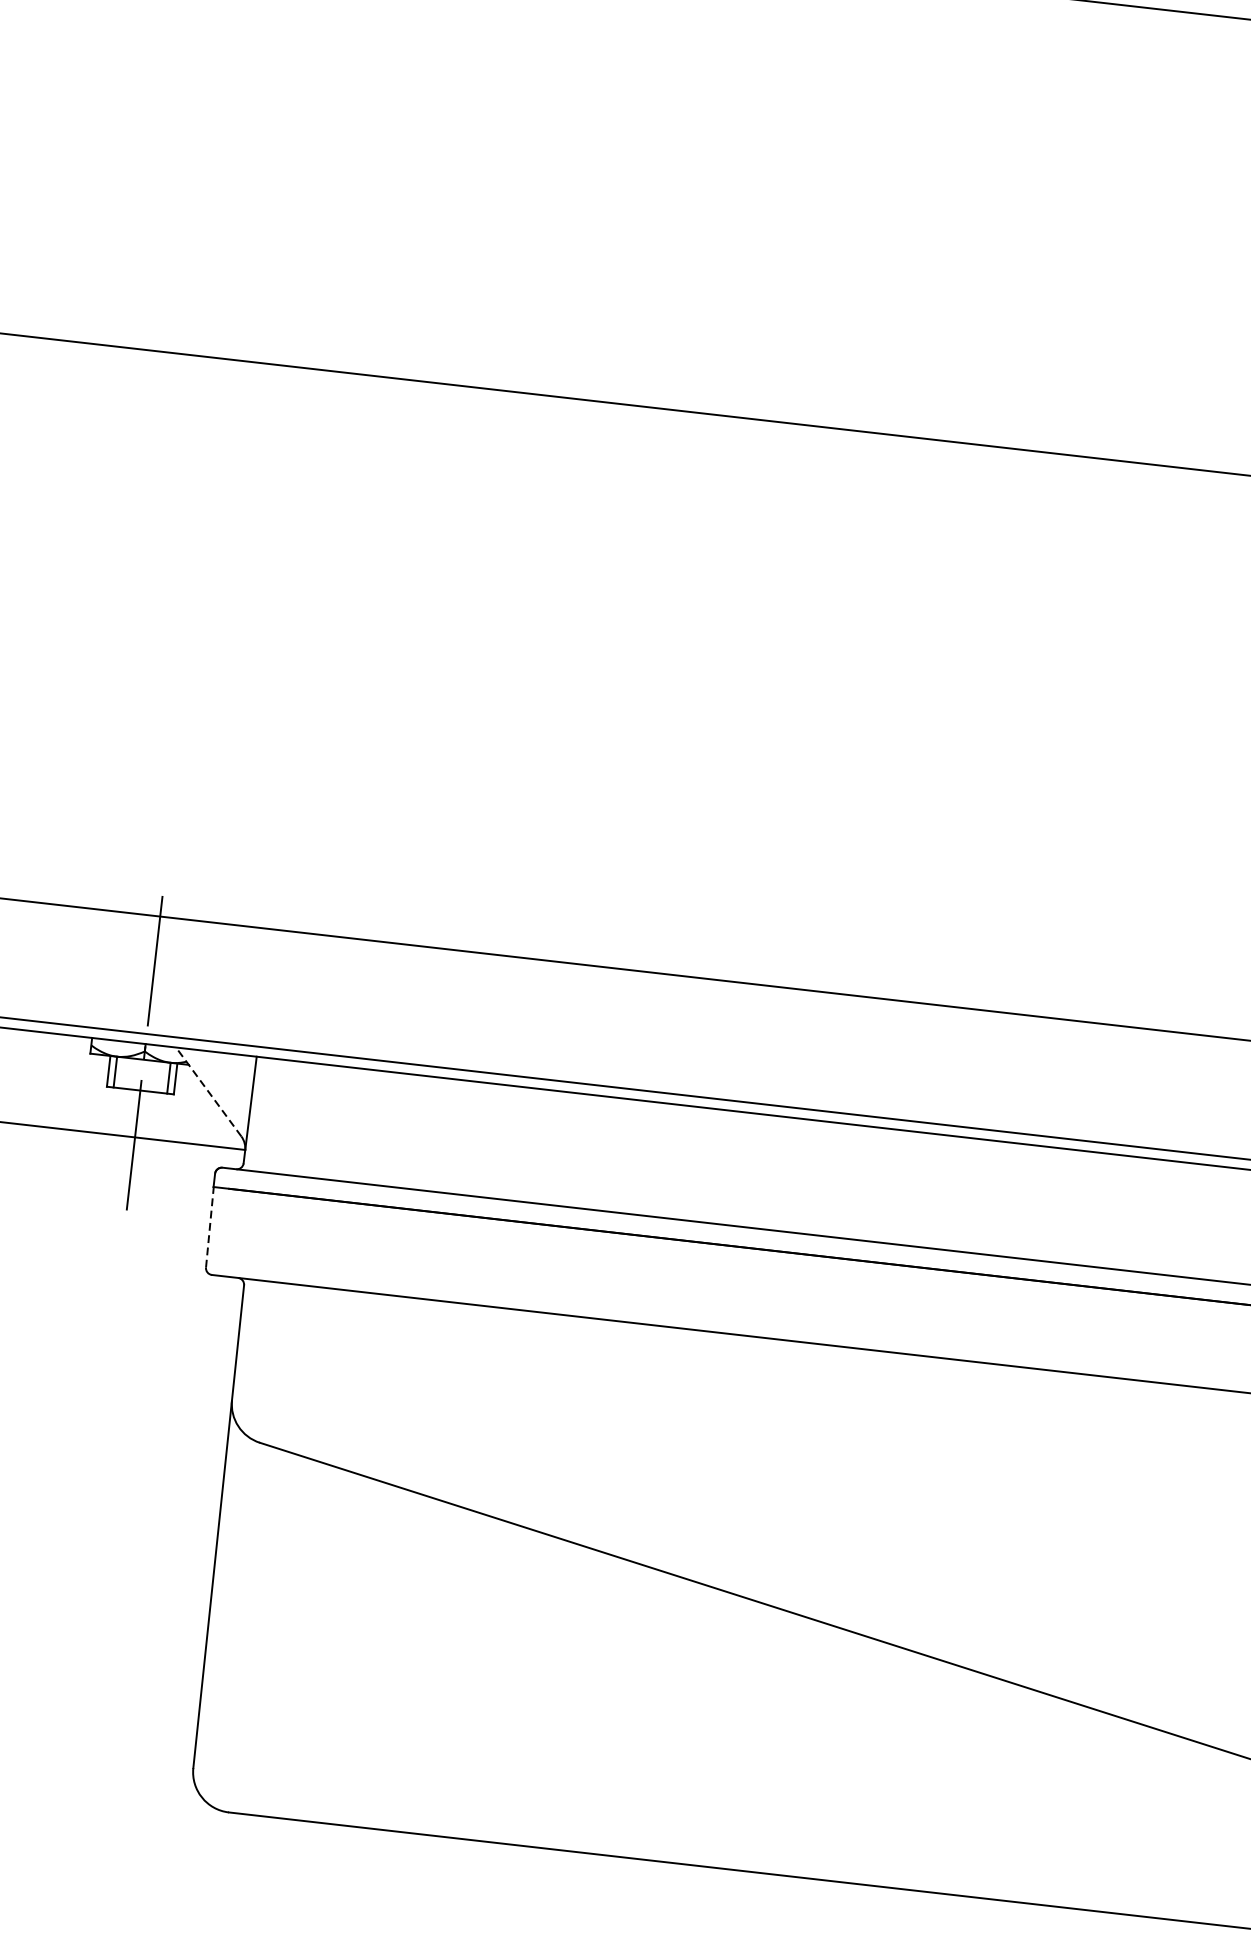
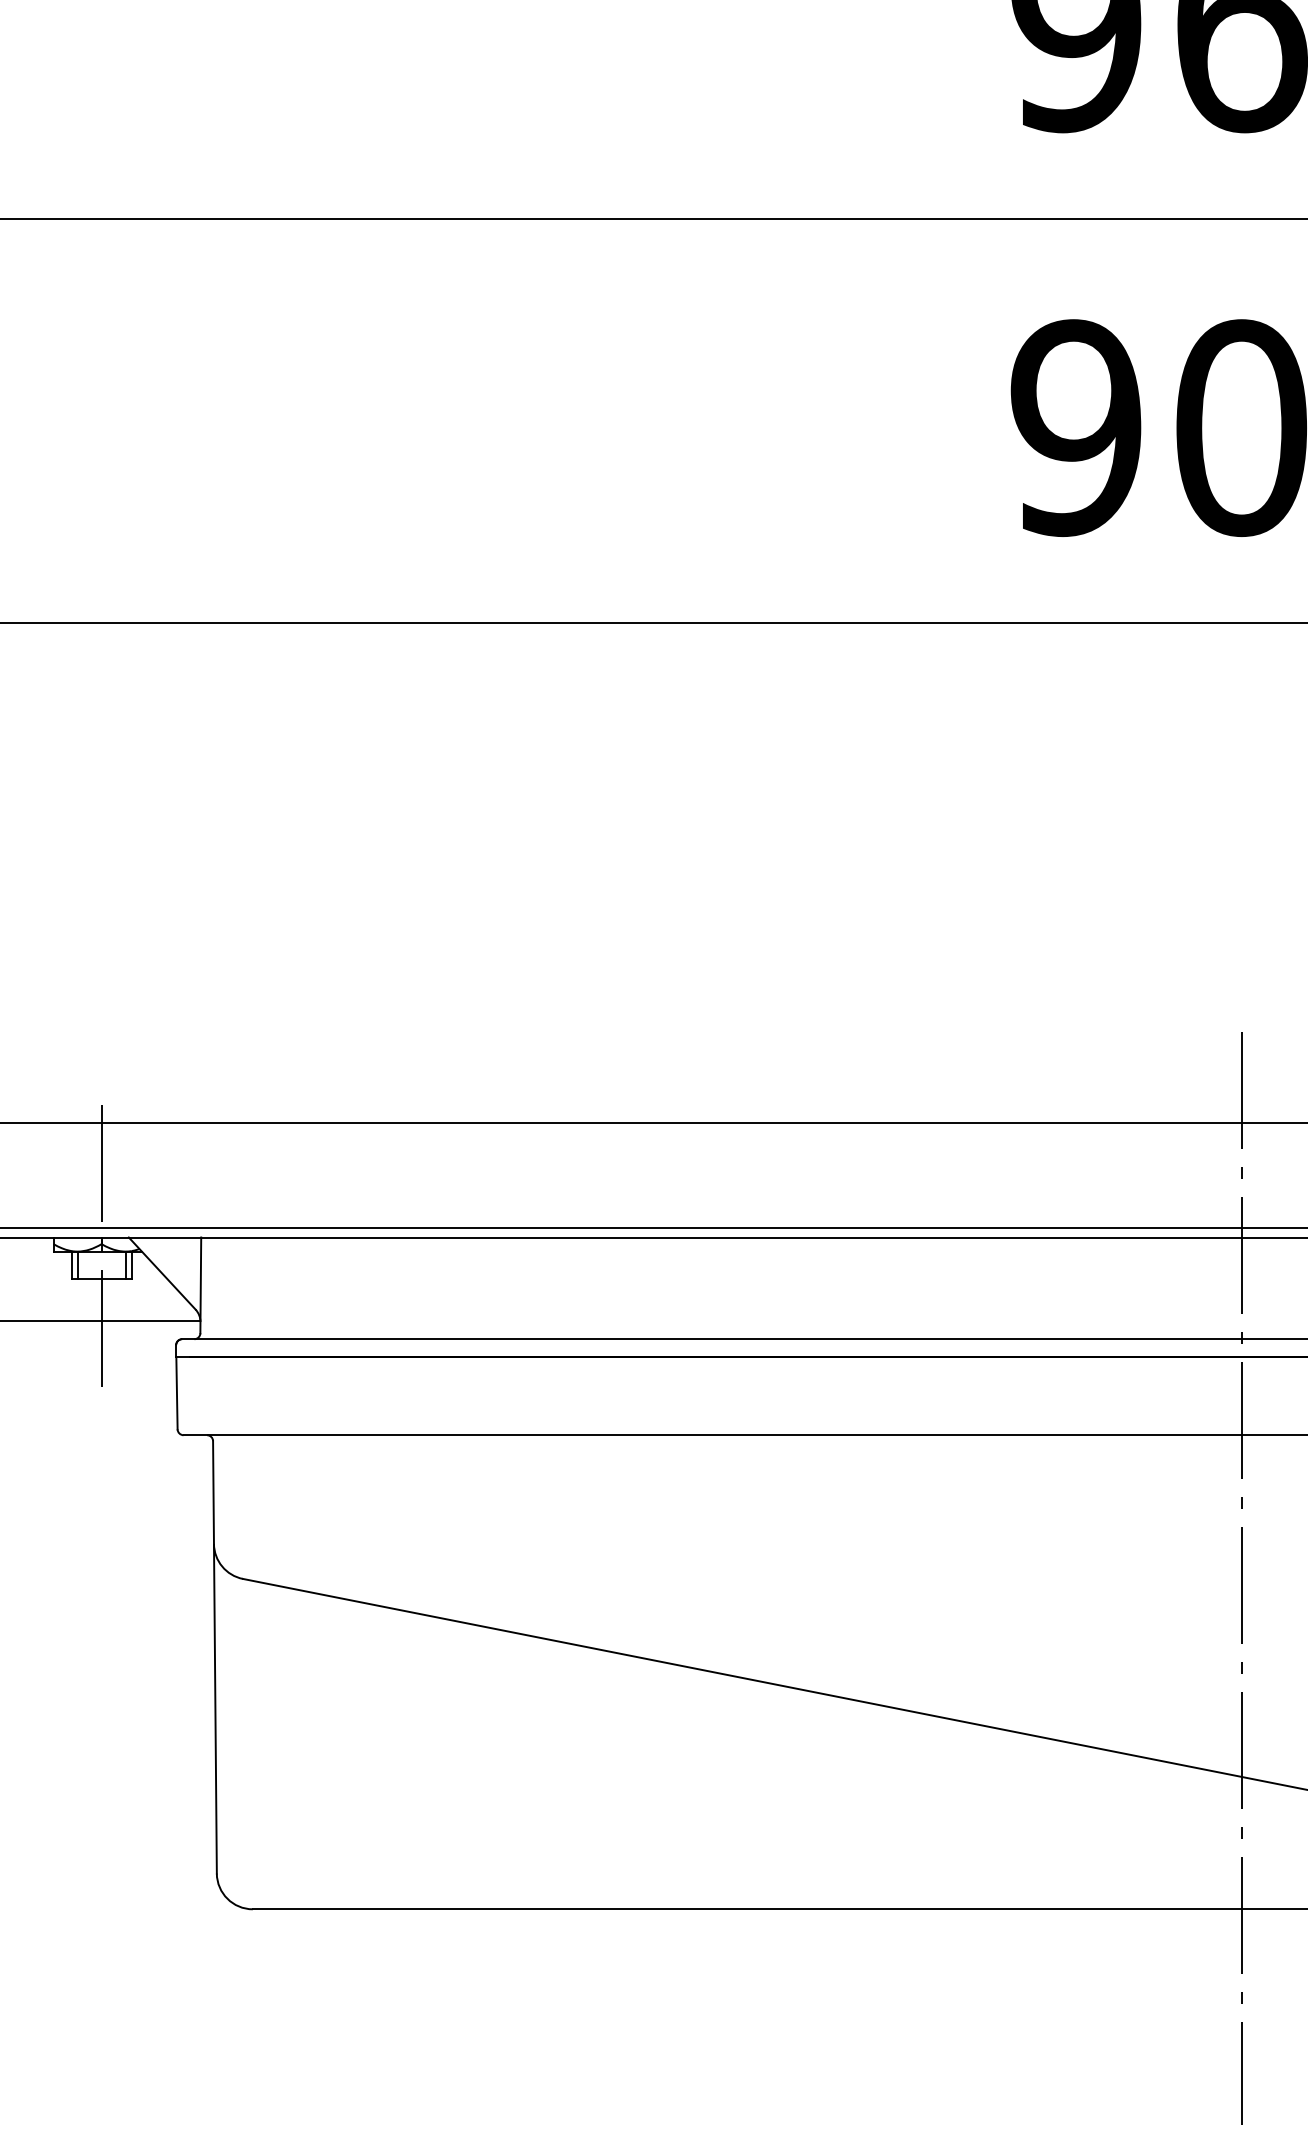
line: (207, 1091) -> (161, 1273), dashed -> solid
line: (209, 1226) -> (176, 1392), dashed -> solid

